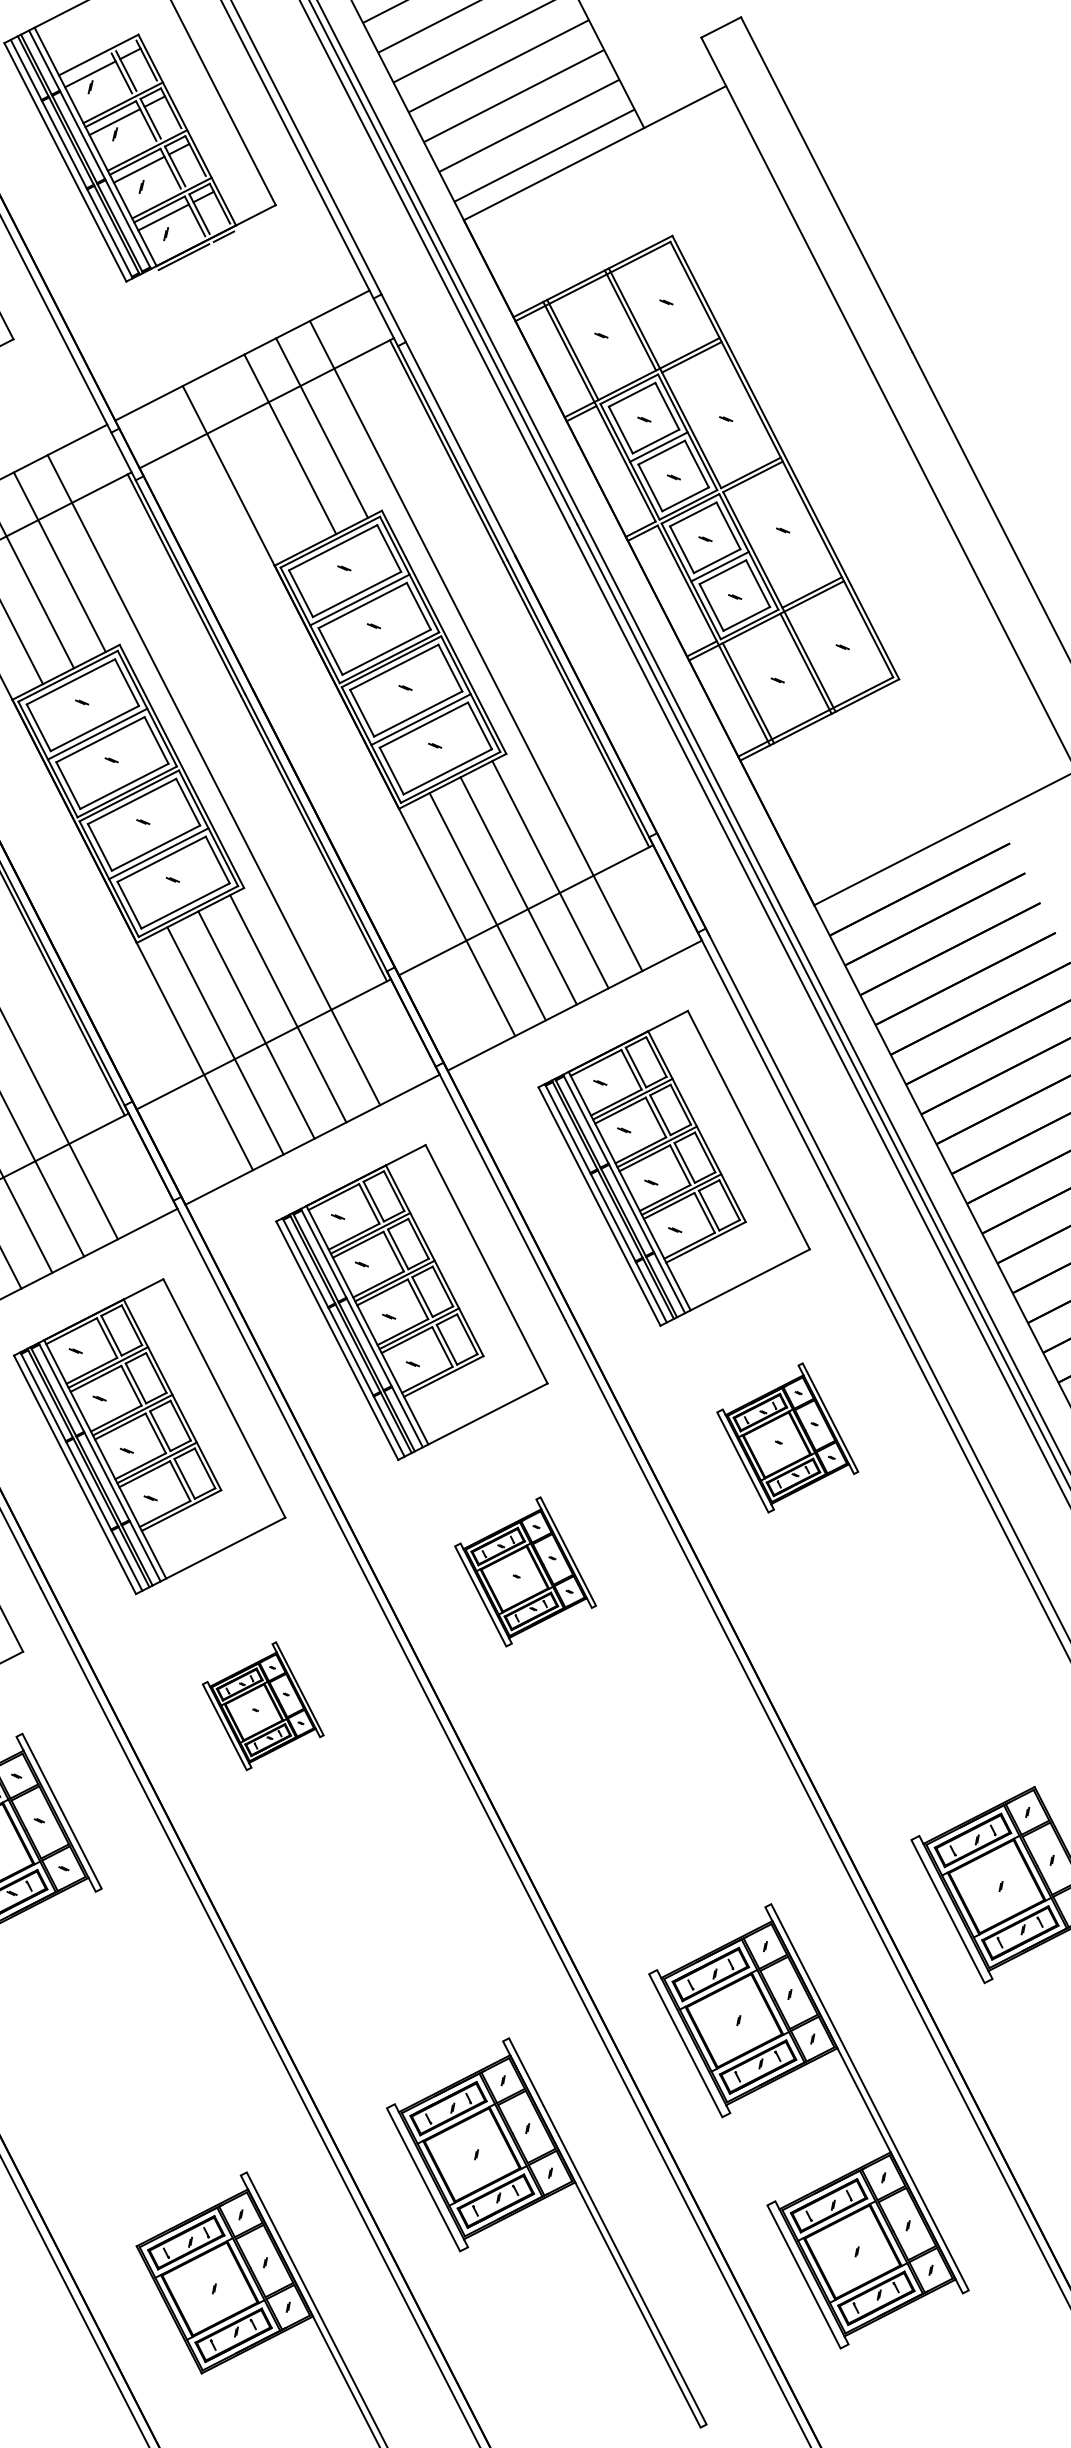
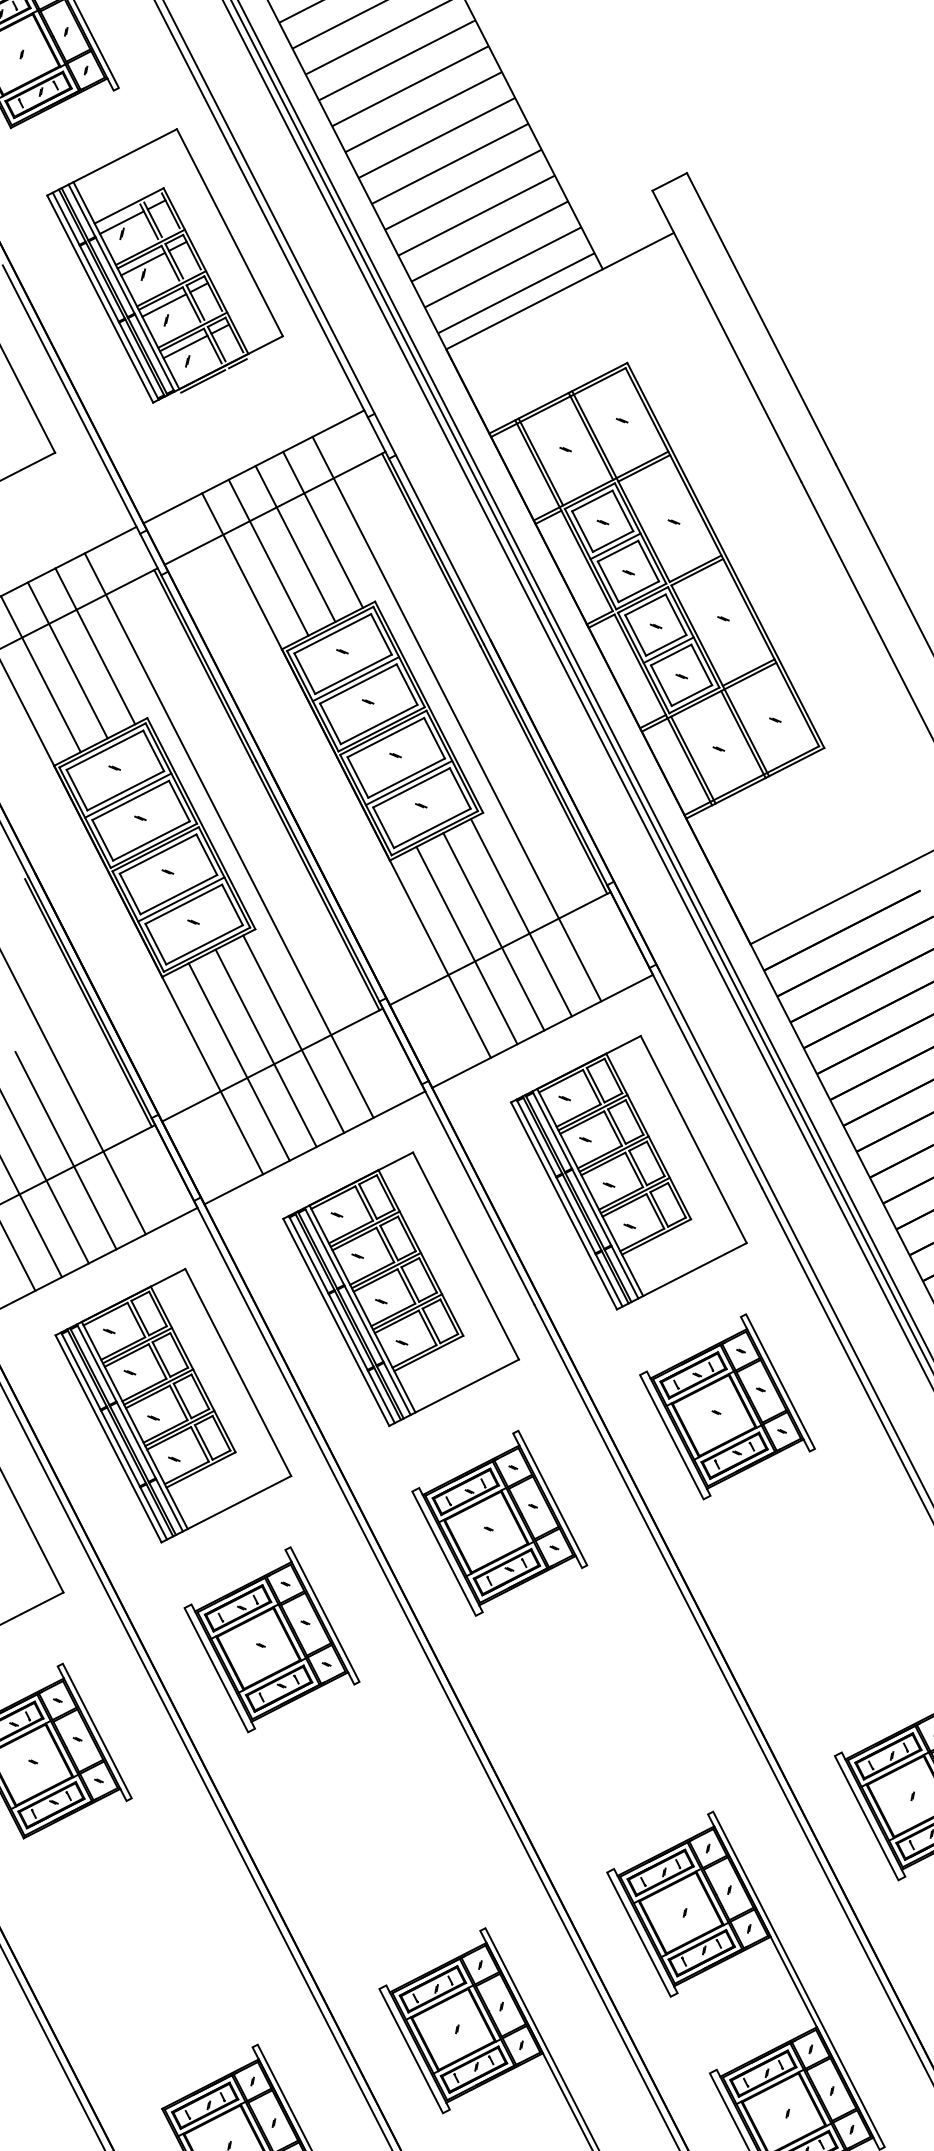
line: (259, 459) -> (268, 557), added
part: (787, 1437) -> (727, 1406), size x1.43
part: (525, 1571) -> (499, 1522), size x1.43
part: (262, 1705) -> (271, 1639), size x1.67

